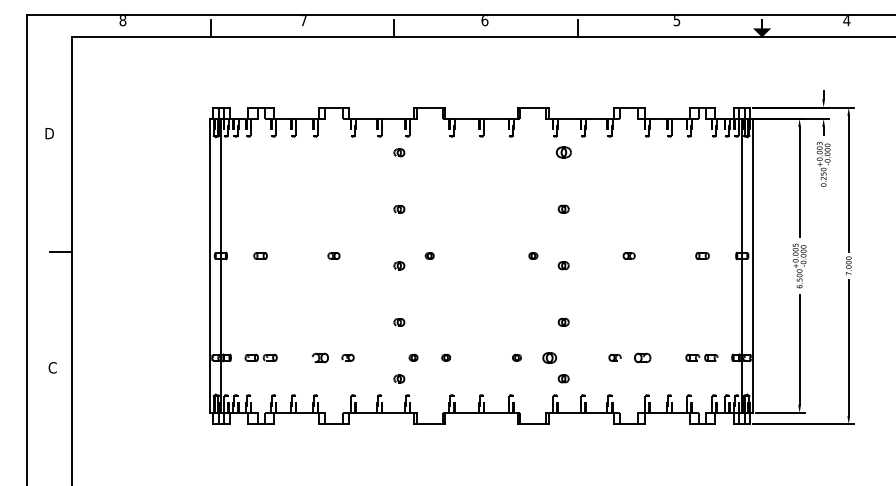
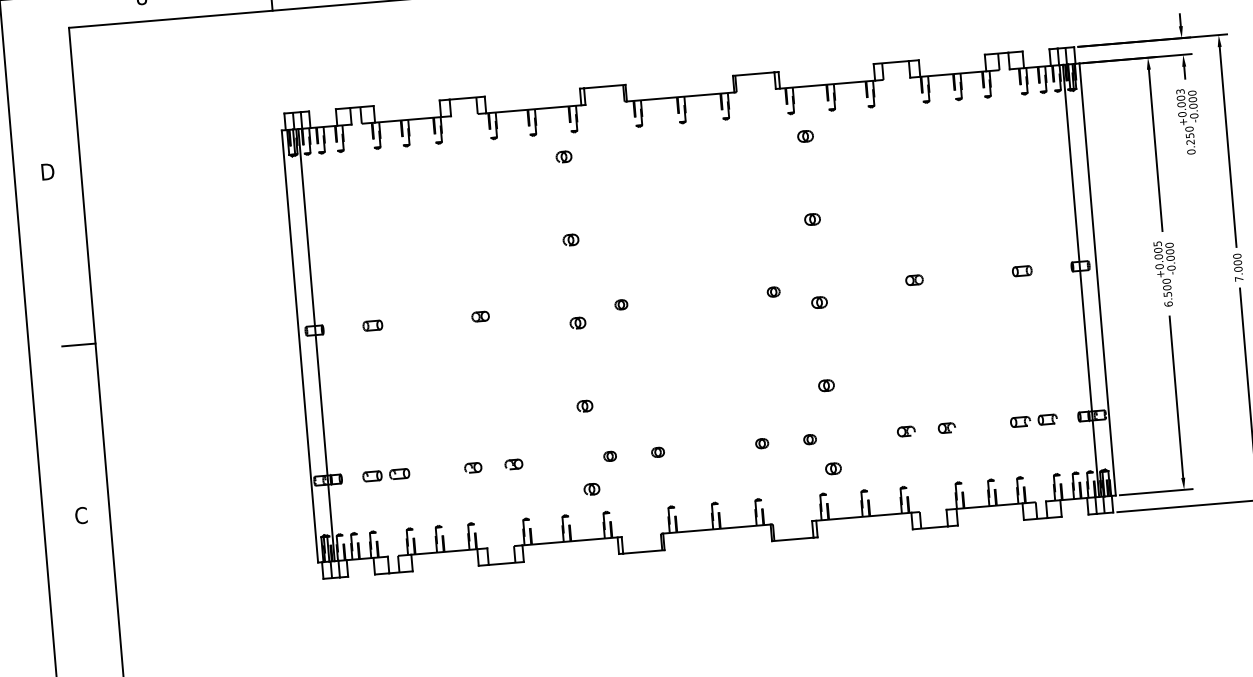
part: (563, 152) -> (805, 136), size x0.71
part: (320, 357) -> (473, 467), size x0.71
part: (549, 357) -> (809, 439), size x0.62
part: (642, 357) -> (946, 427), size x0.71

